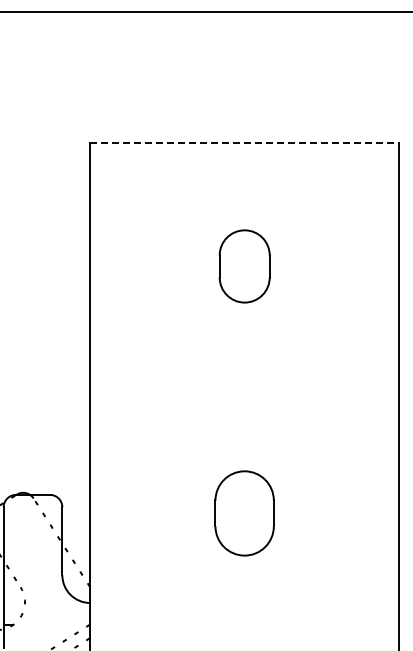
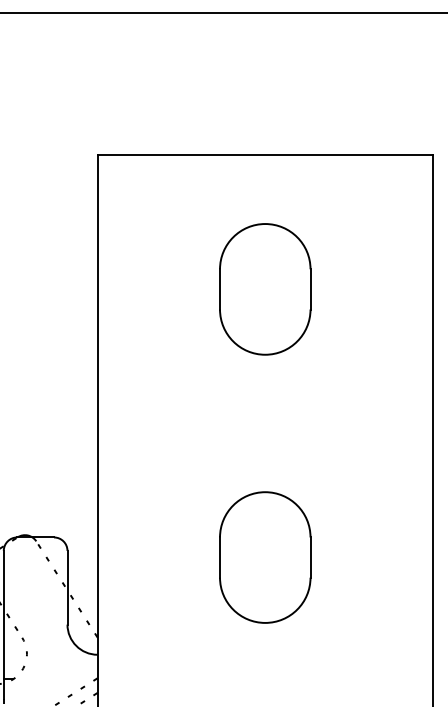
line: (245, 142) -> (266, 154), dashed -> solid
part: (244, 266) -> (265, 289), size x1.67
part: (244, 513) -> (265, 557), size x1.43

